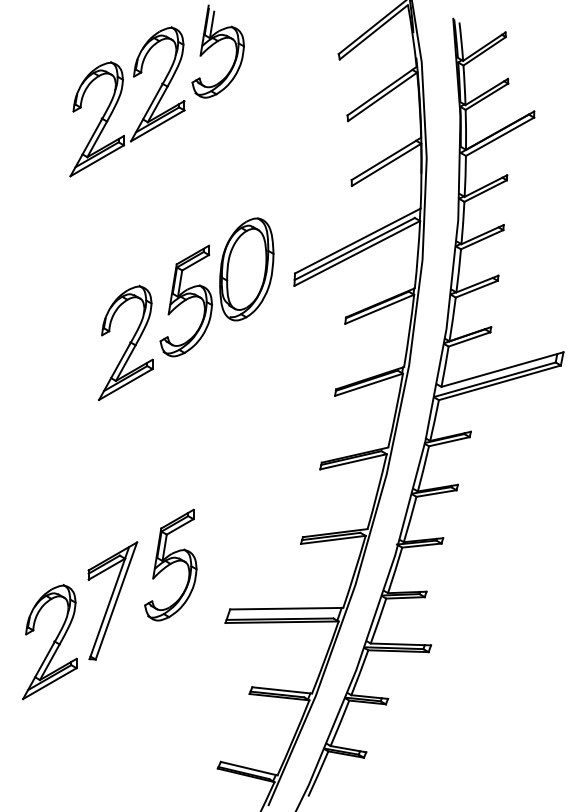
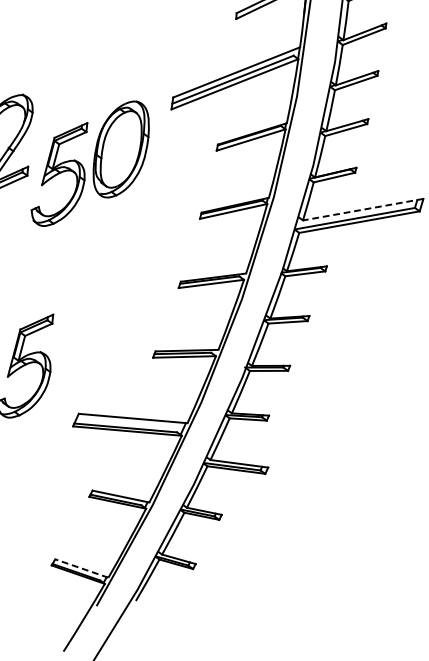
part: (216, 287) -> (90, 163), moved
line: (502, 369) -> (363, 209), solid -> dashed
line: (248, 768) -> (81, 568), solid -> dashed

